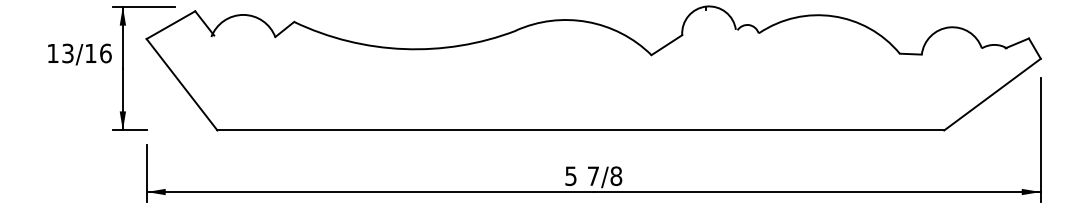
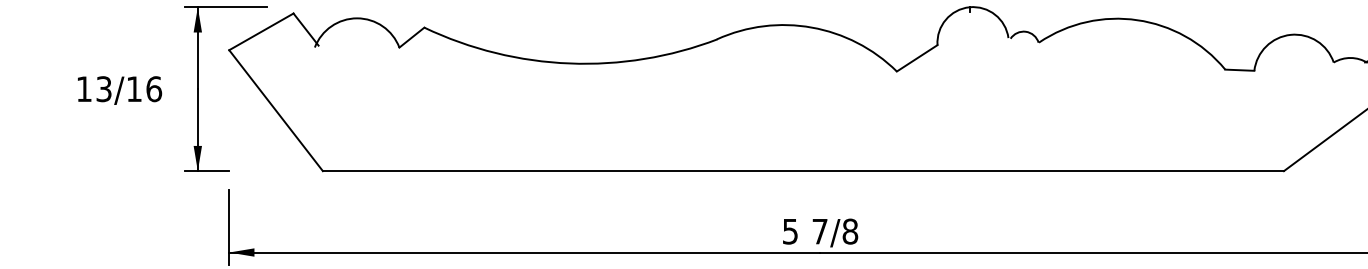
text: (79, 54) -> (119, 90), moved

